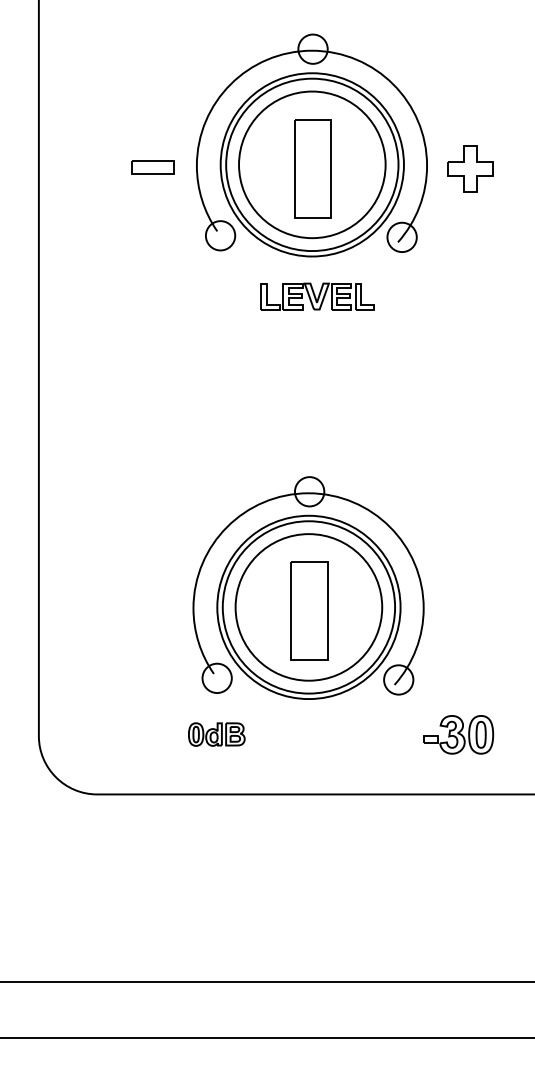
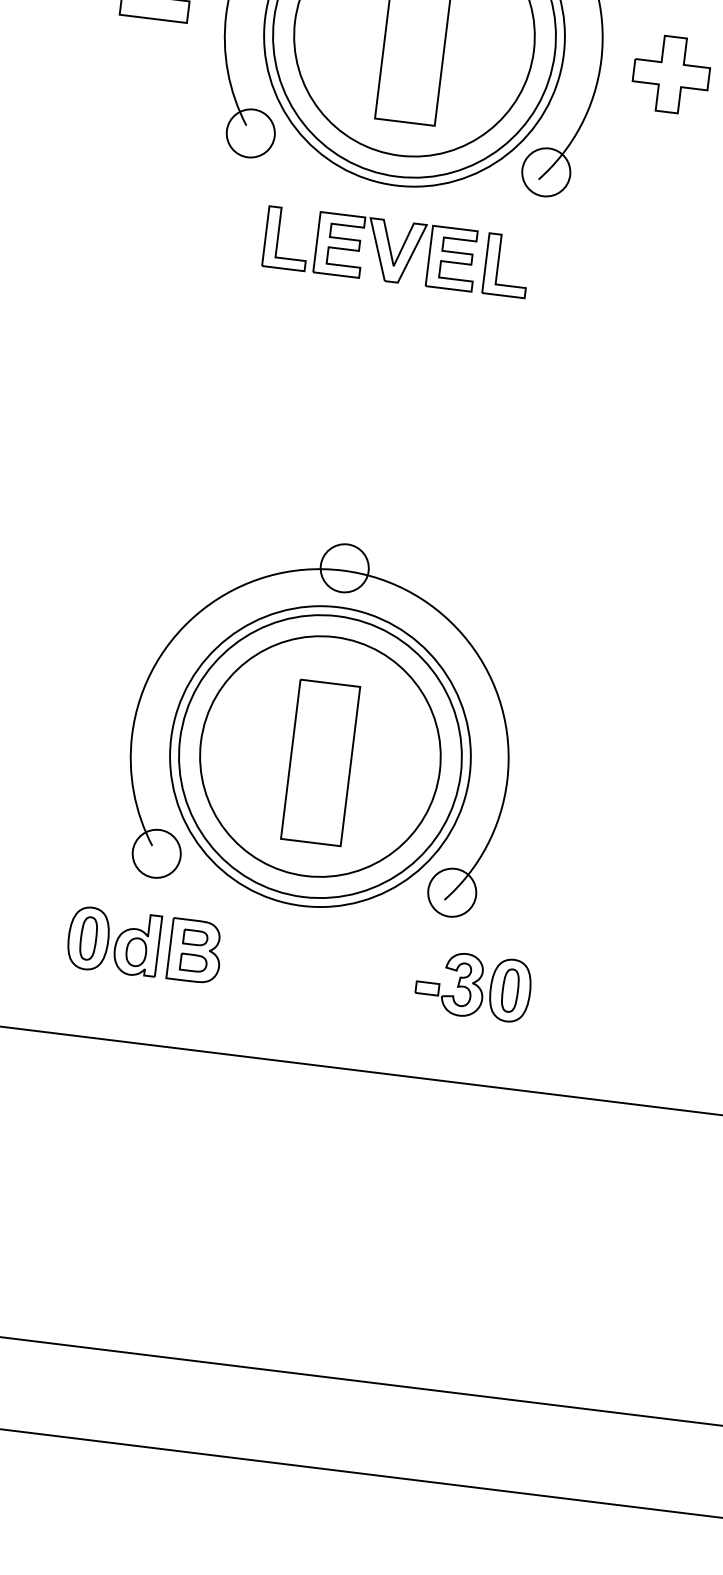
part: (317, 296) -> (396, 251), size x1.43
part: (216, 734) -> (144, 945), size x1.67
part: (458, 734) -> (473, 985), moved

